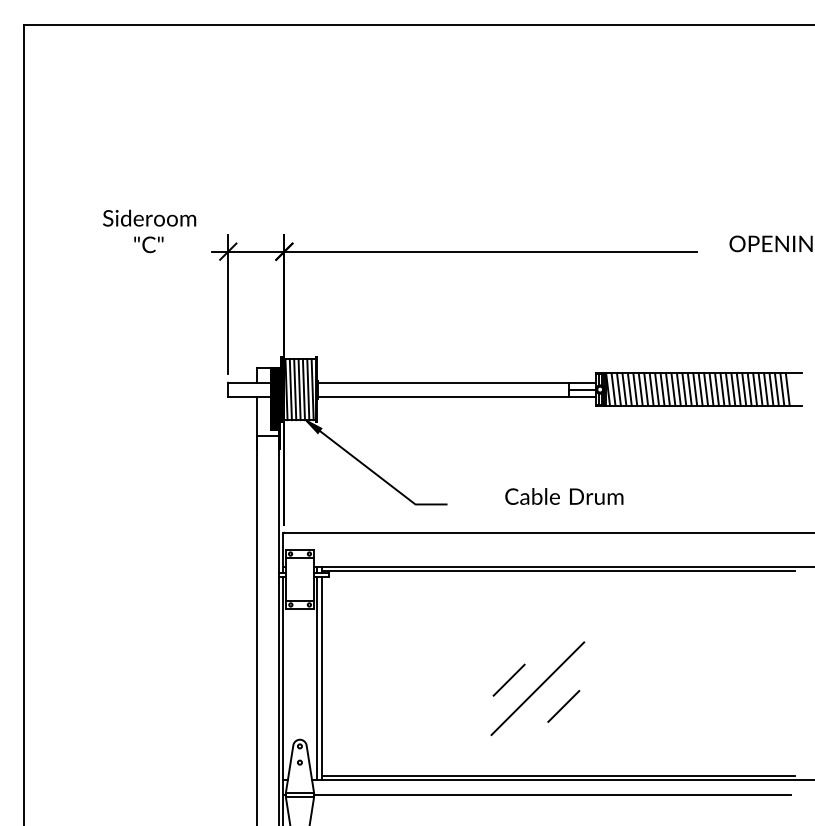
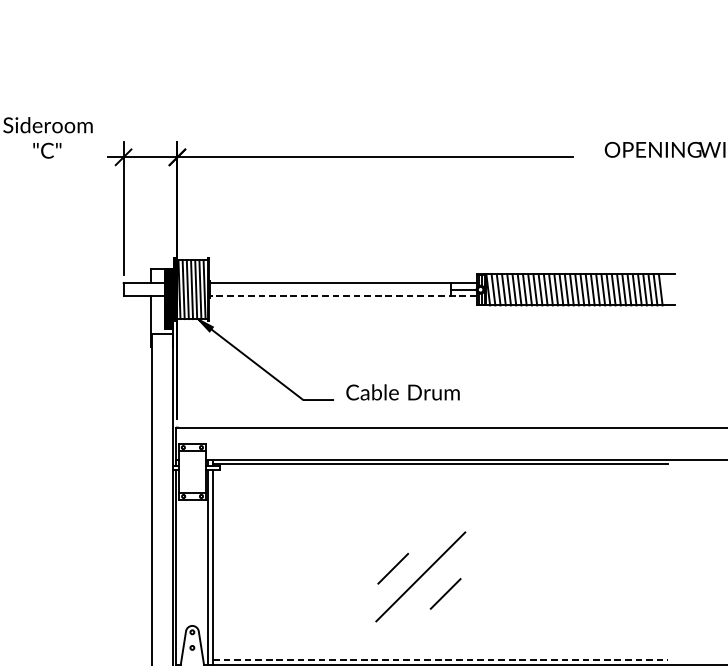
line: (456, 396) -> (342, 296), solid -> dashed
text: (564, 496) -> (403, 392), moved
line: (558, 775) -> (440, 660), solid -> dashed

